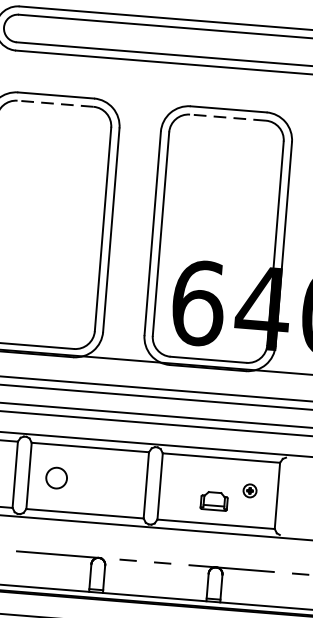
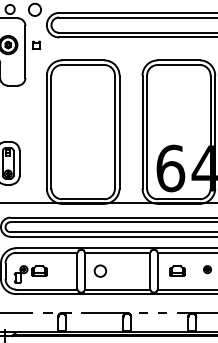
line: (54, 102) -> (82, 64), dashed -> solid
line: (227, 116) -> (178, 64), dashed -> solid
part: (214, 500) -> (177, 270), moved

